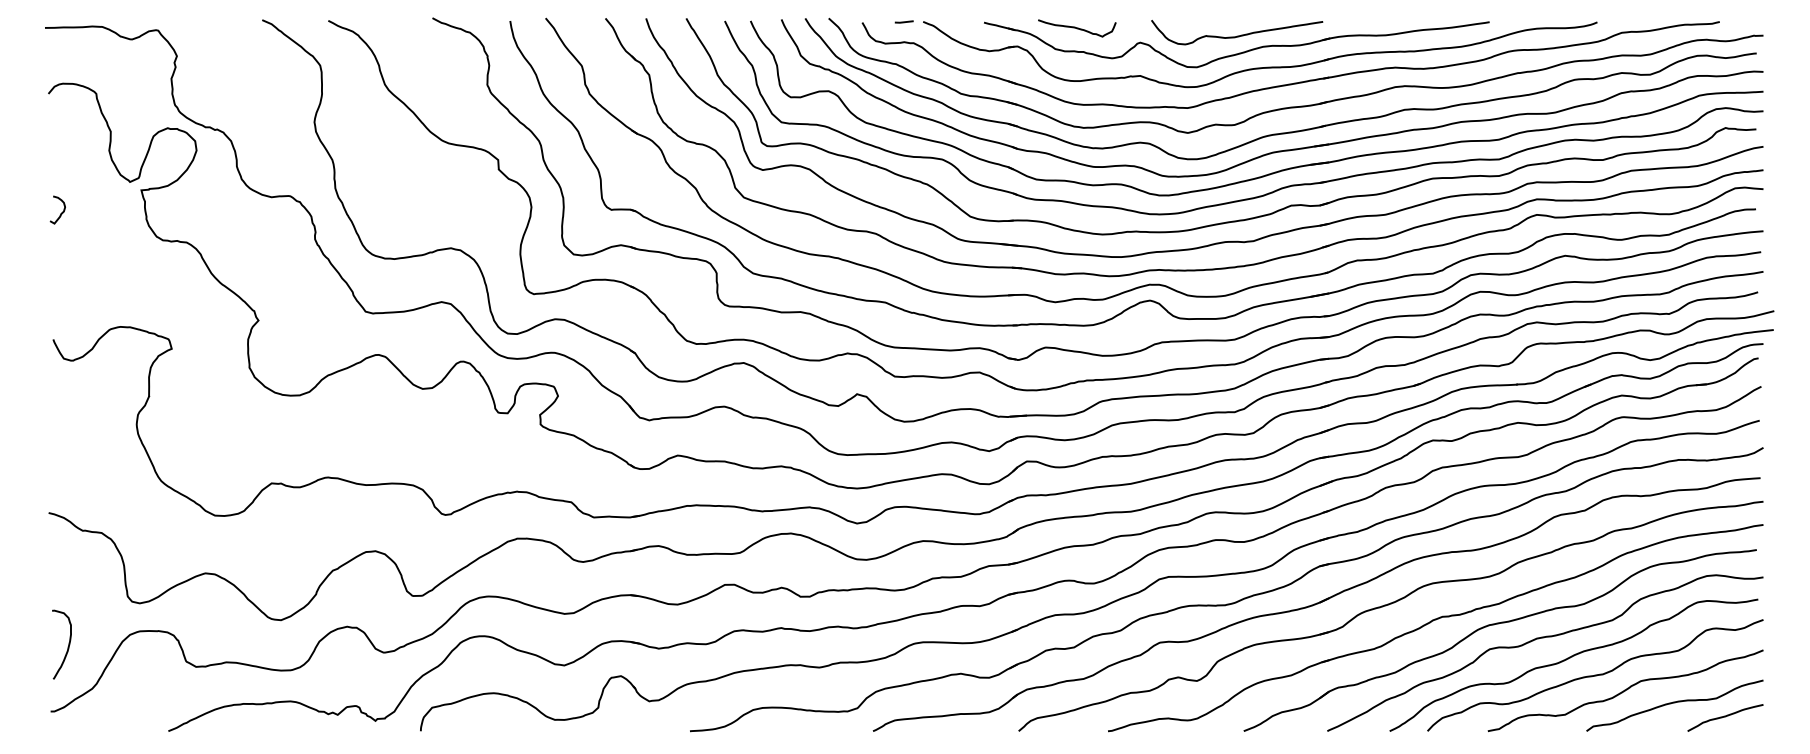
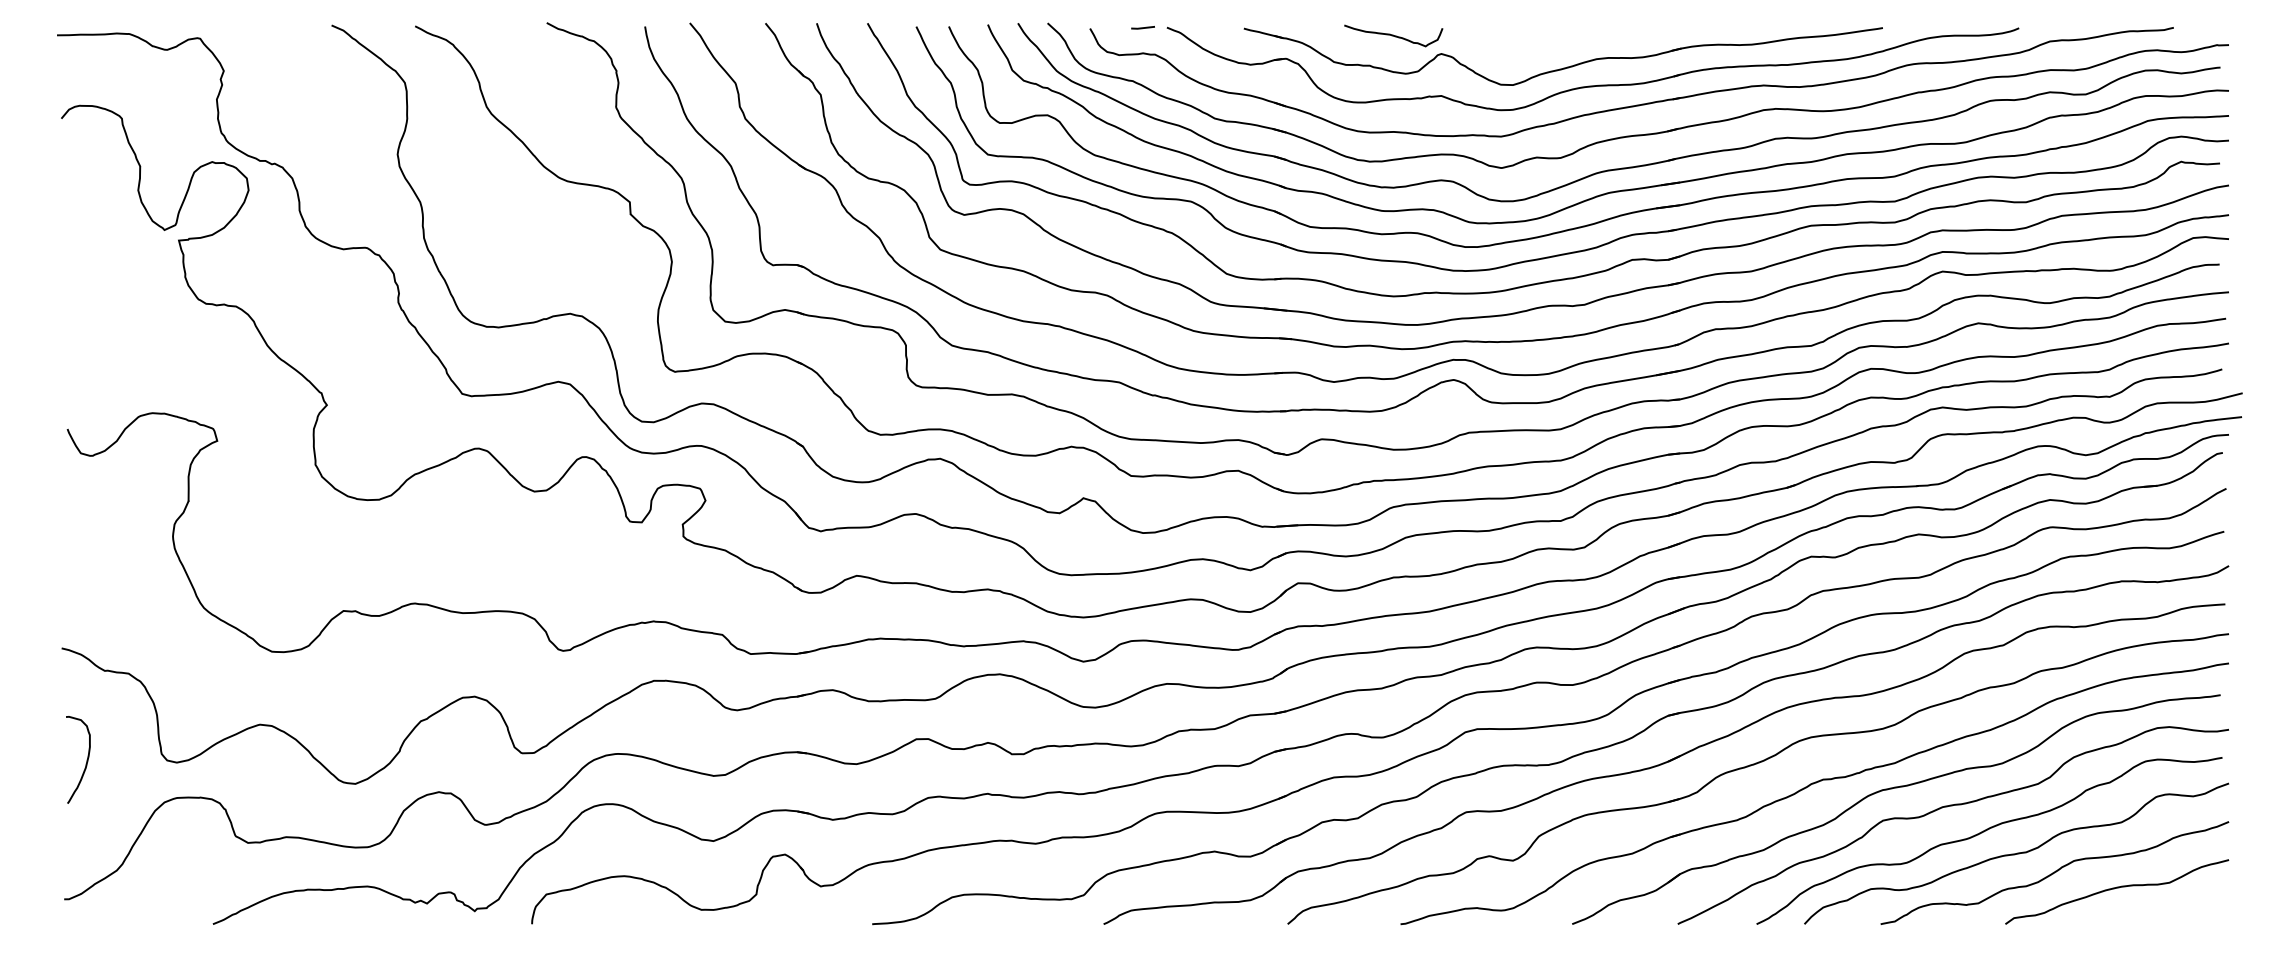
curve: (1077, 28) -> (1393, 35), moved
curve: (1236, 35) -> (1563, 45), removed
curve: (61, 213) -> (77, 269), removed
curve: (68, 644) -> (86, 759), moved
curve: (1725, 717) -> (2181, 906), removed

